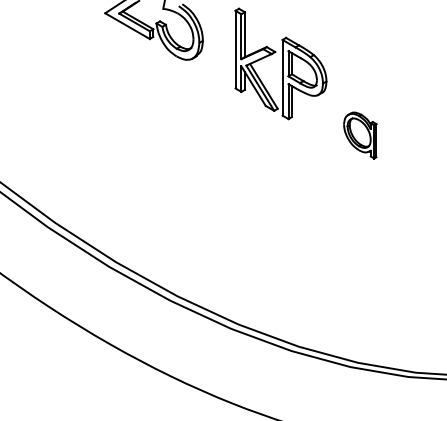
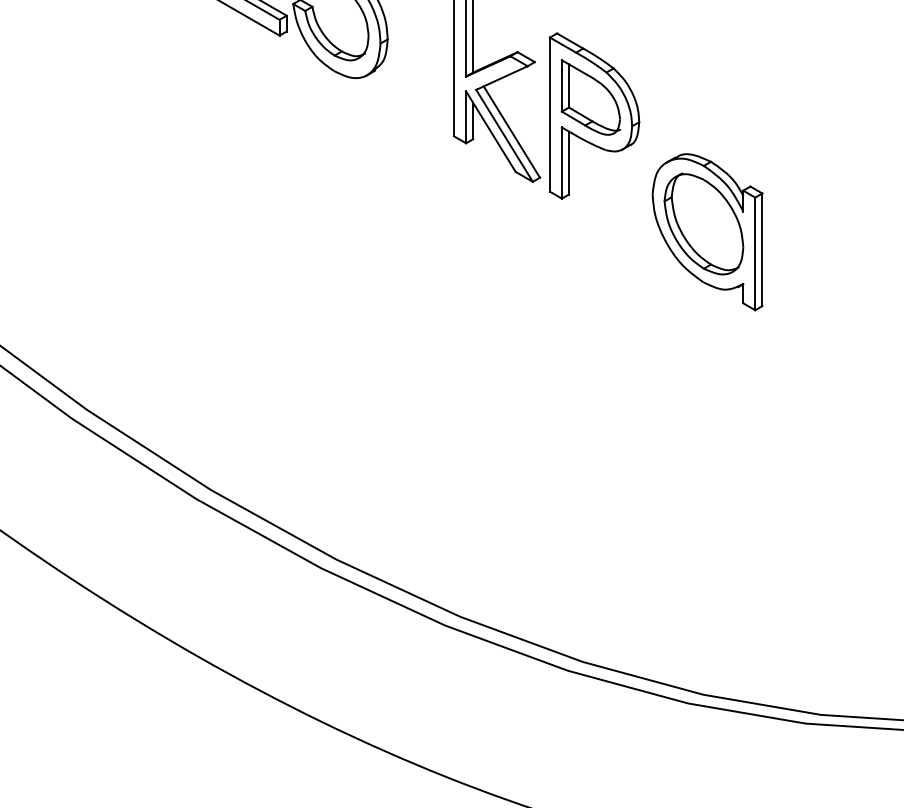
part: (360, 135) -> (708, 232), size x1.67

